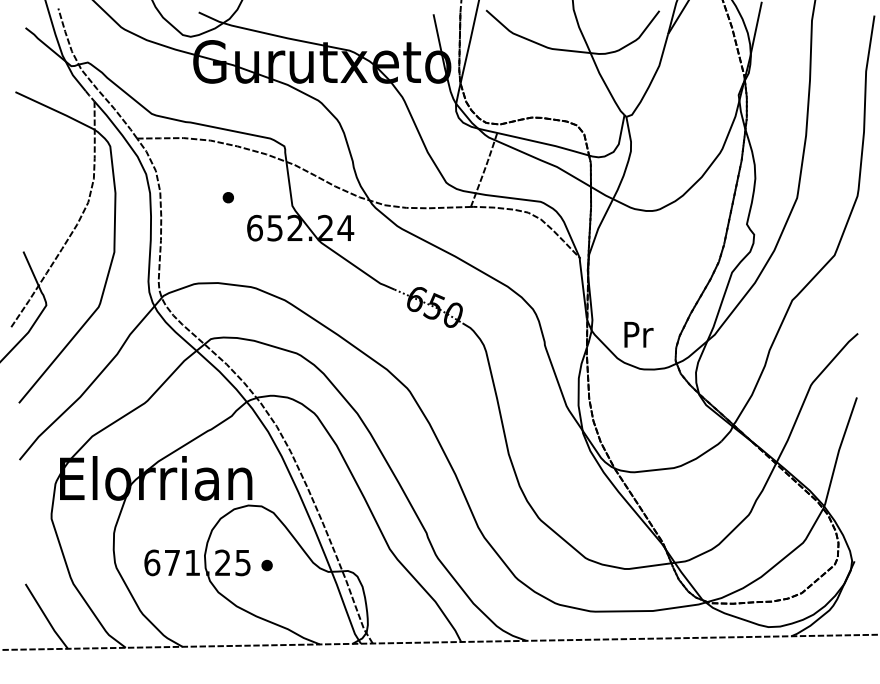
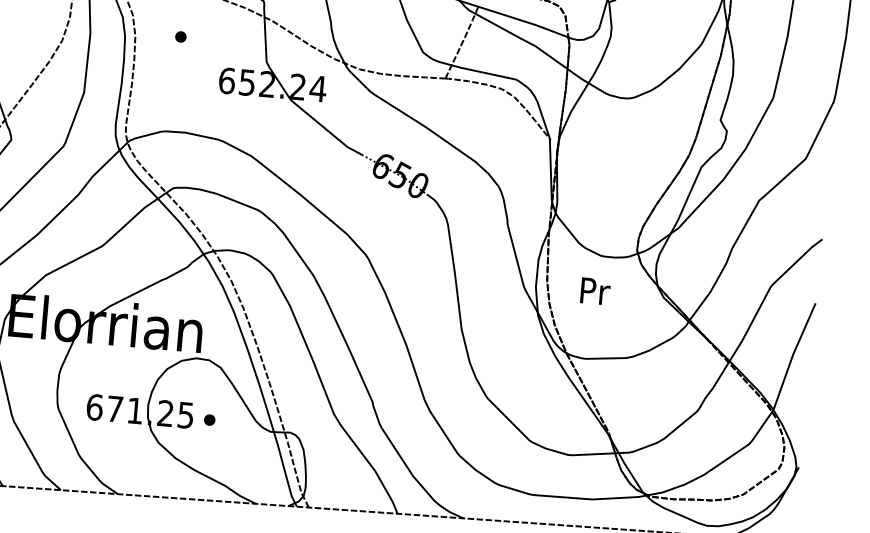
part: (227, 197) -> (180, 36), moved
text: (638, 334) -> (595, 291), moved

